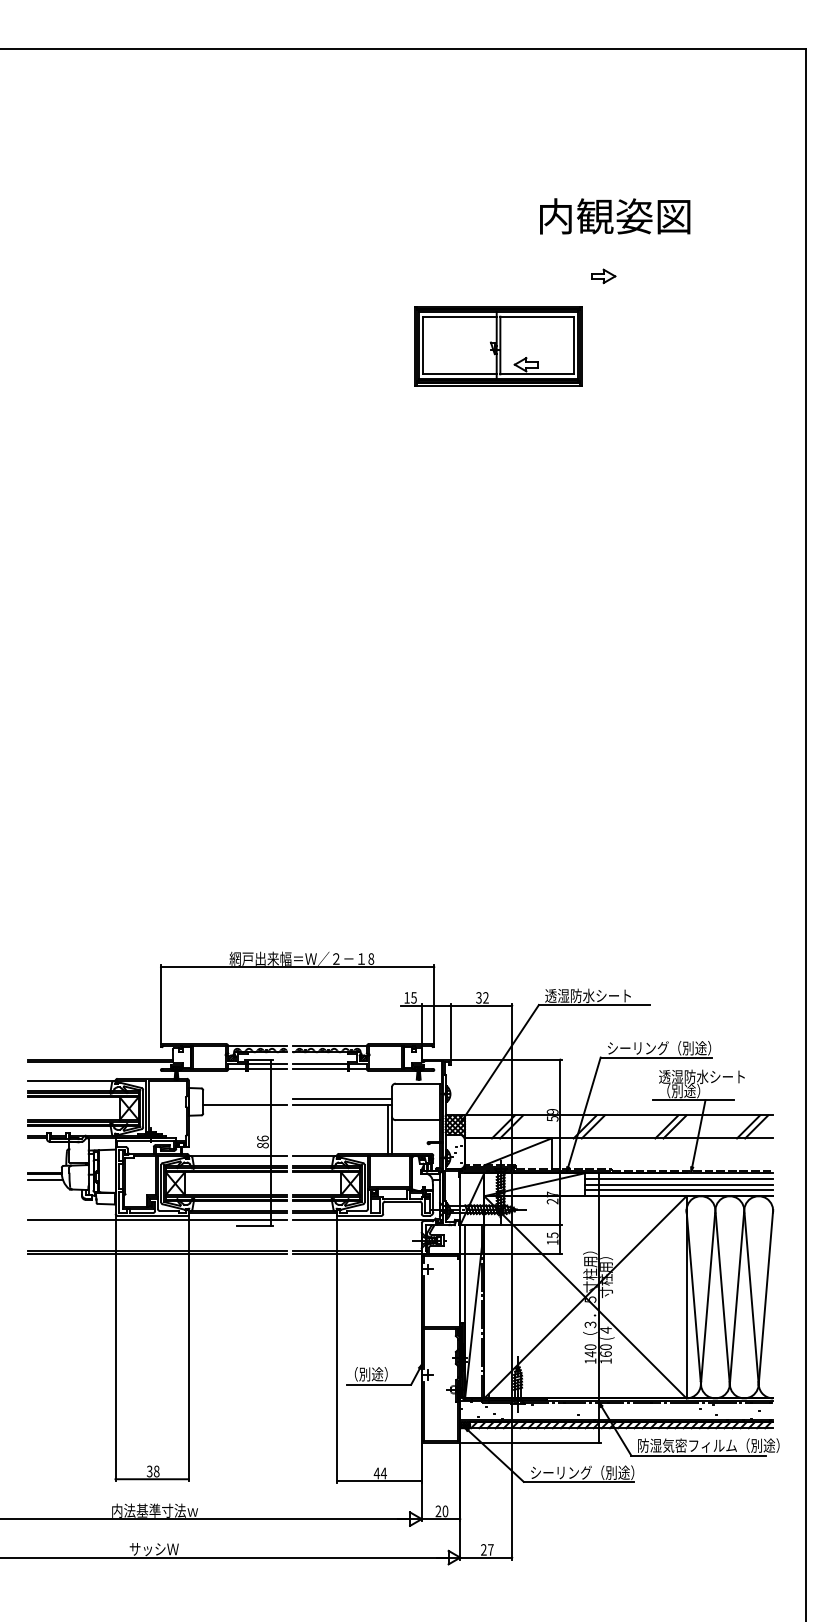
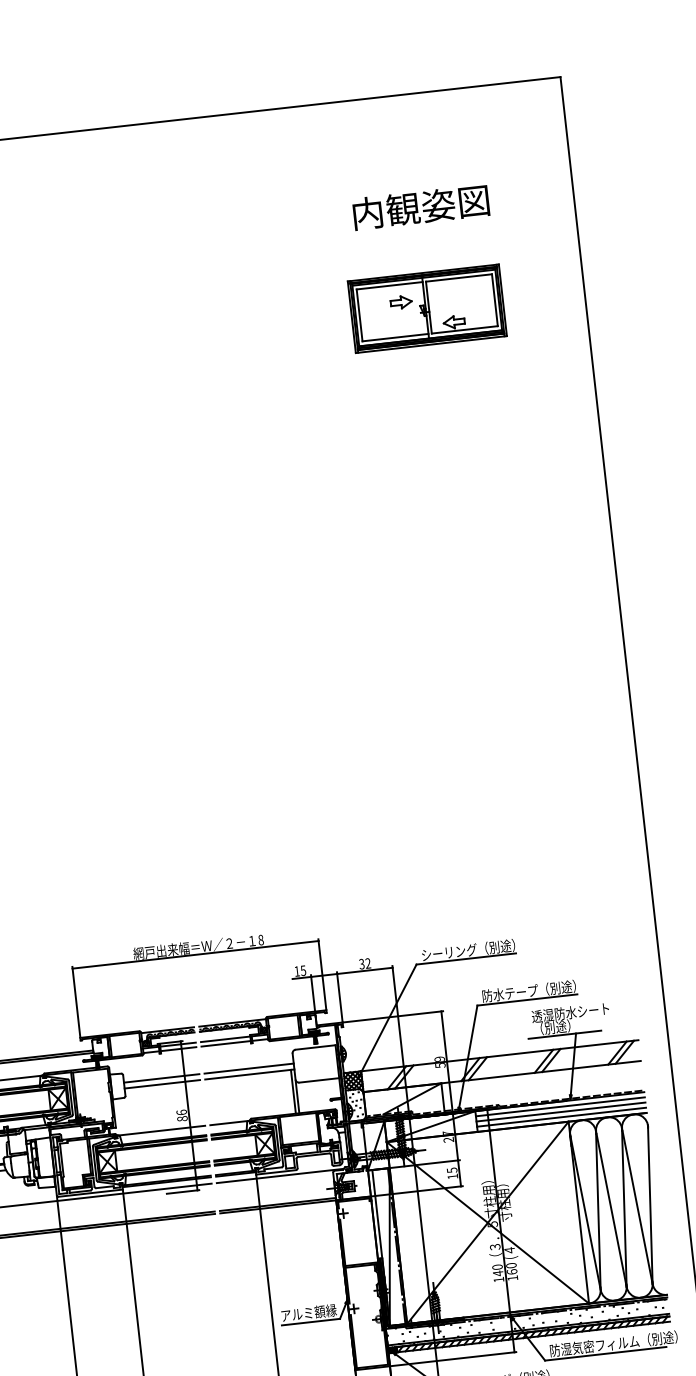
text: (615, 216) -> (421, 207), moved
part: (498, 346) -> (427, 308), moved
text: (597, 995) -> (468, 950), 透湿防水シート -> シーリング（別途）
text: (638, 1048) -> (510, 993), シーリング（別途） -> 防水テープ（別途）
line: (245, 1098) -> (161, 1078), added
text: (377, 1374) -> (308, 1313), （別途） -> アルミ額縁

